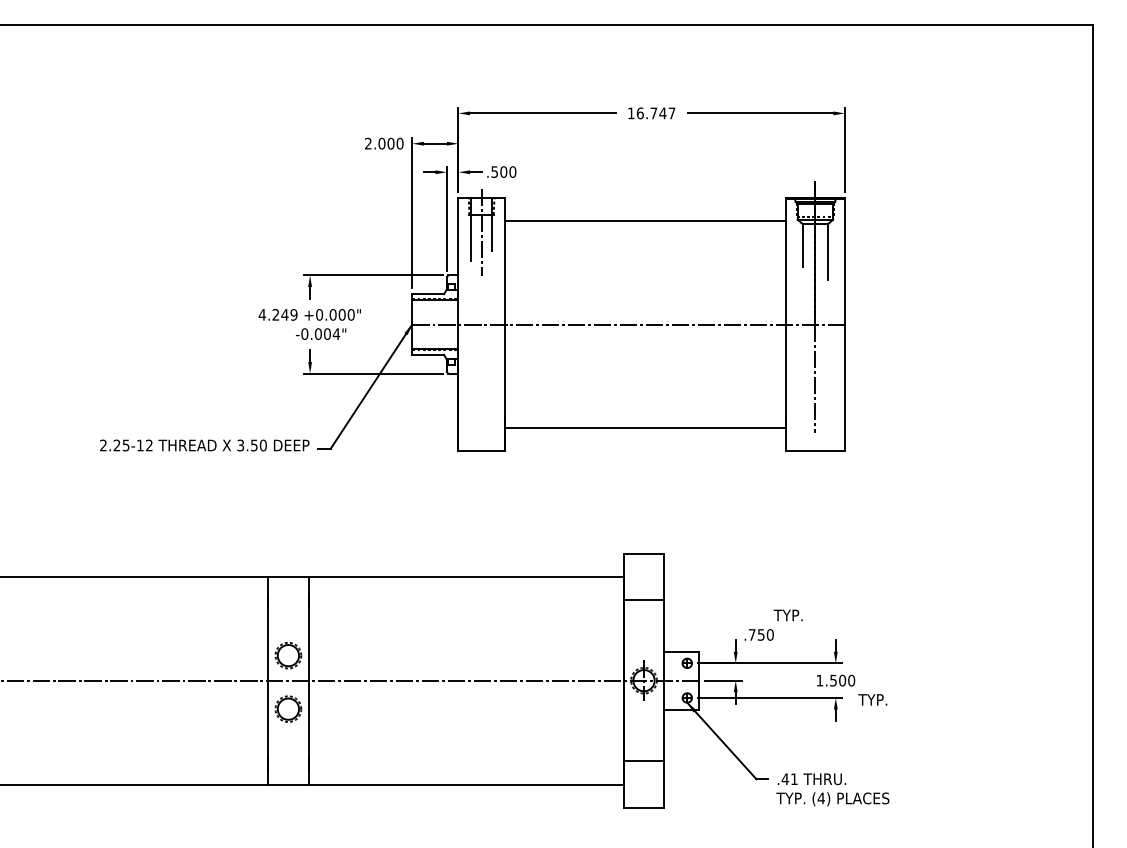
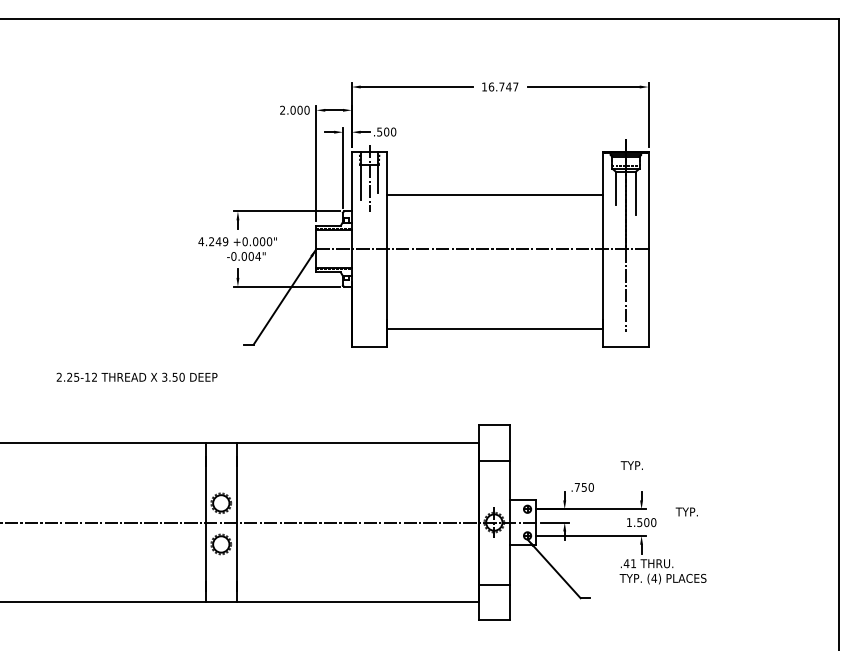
line: (644, 220) -> (494, 194), moved
text: (204, 445) -> (136, 377), moved
text: (787, 615) -> (631, 465), moved
text: (872, 699) -> (686, 511), moved
text: (832, 789) -> (662, 571), moved

